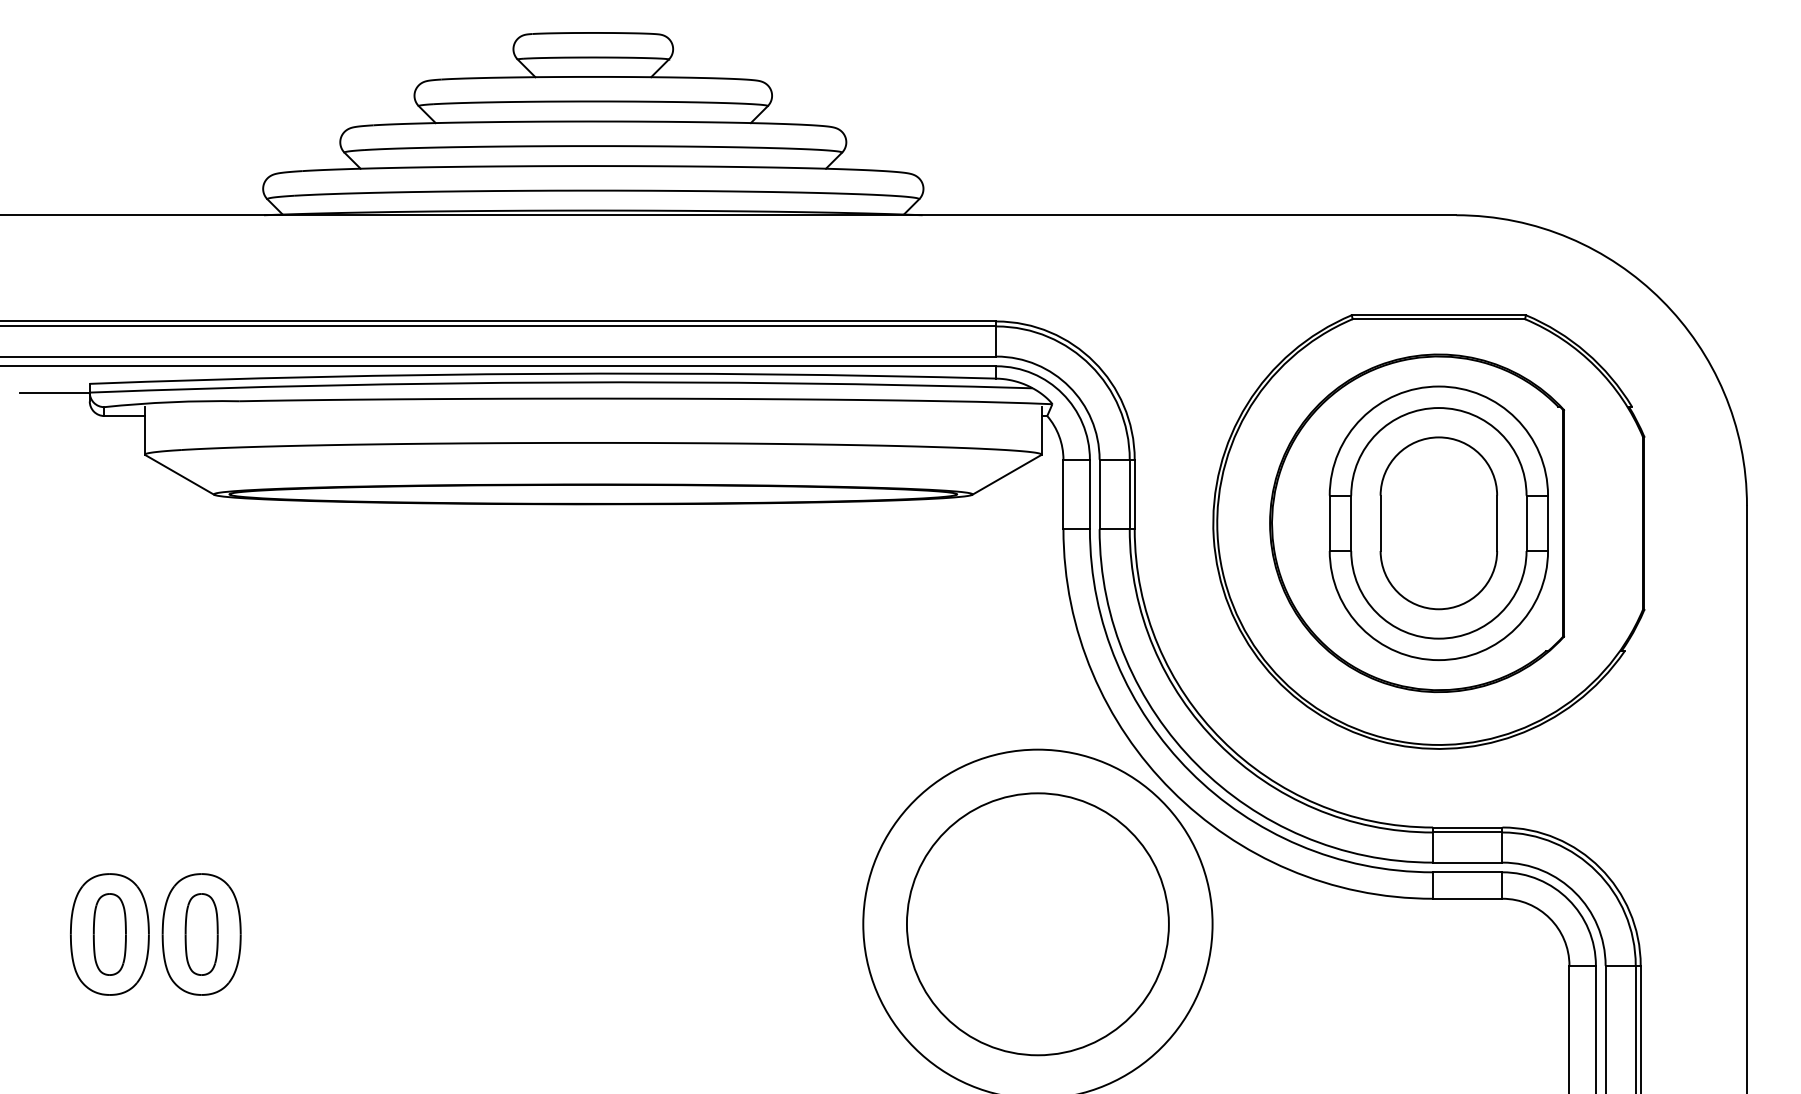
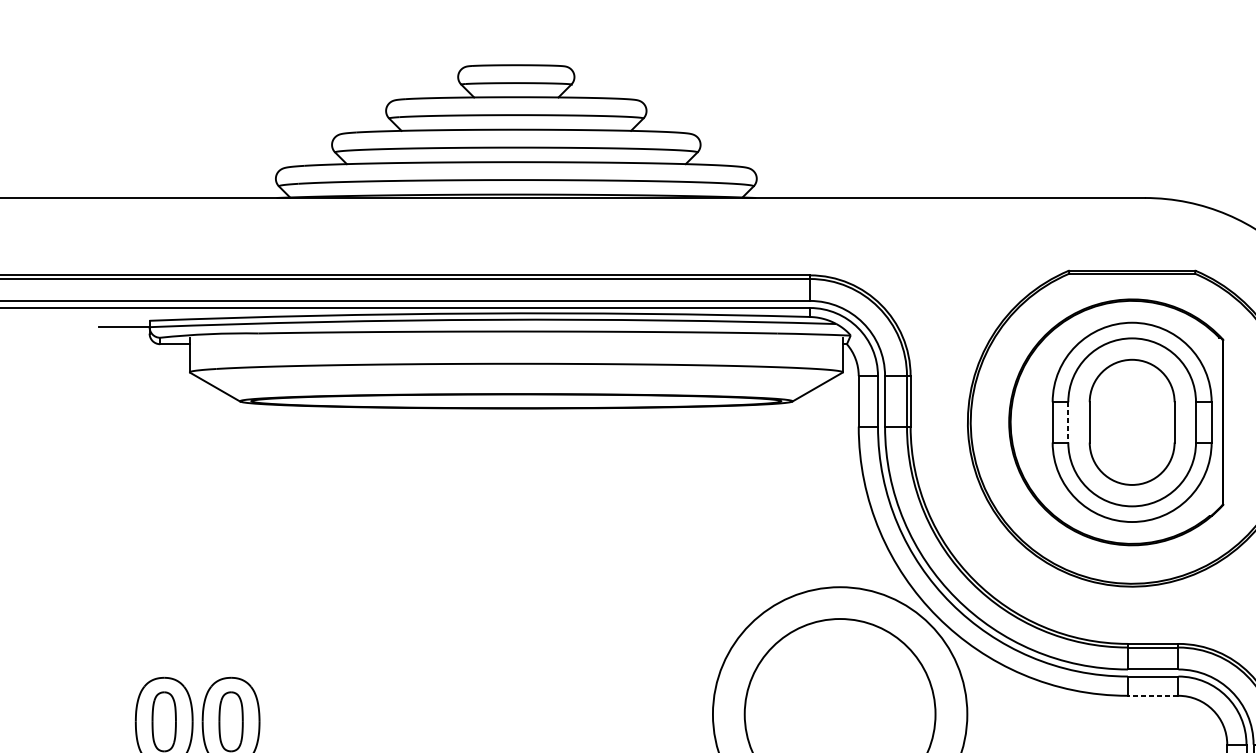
line: (1351, 523) -> (1068, 422), solid -> dashed
line: (1467, 898) -> (1152, 695), solid -> dashed

